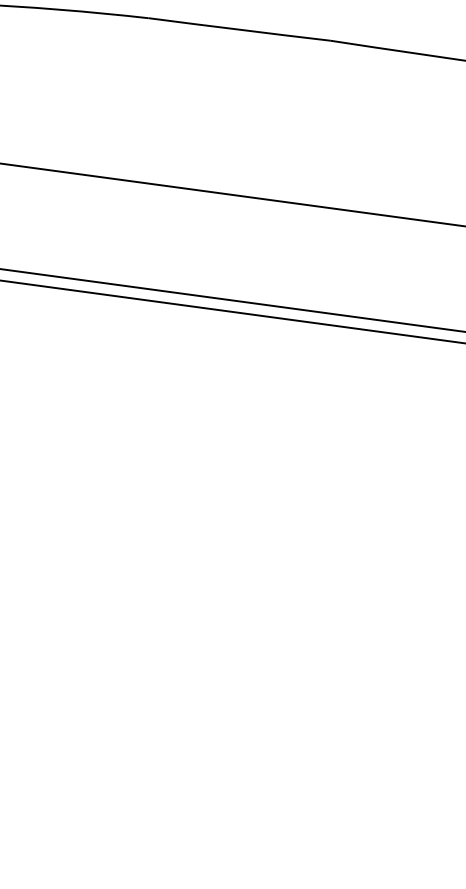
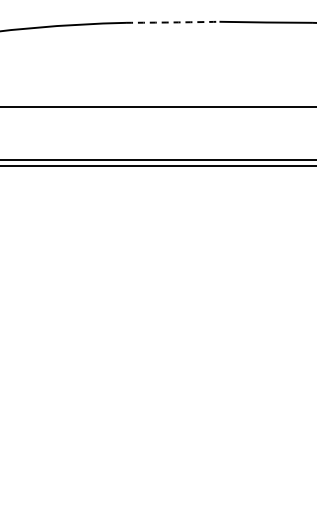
arc: (238, 29) -> (172, 22), solid -> dashed

